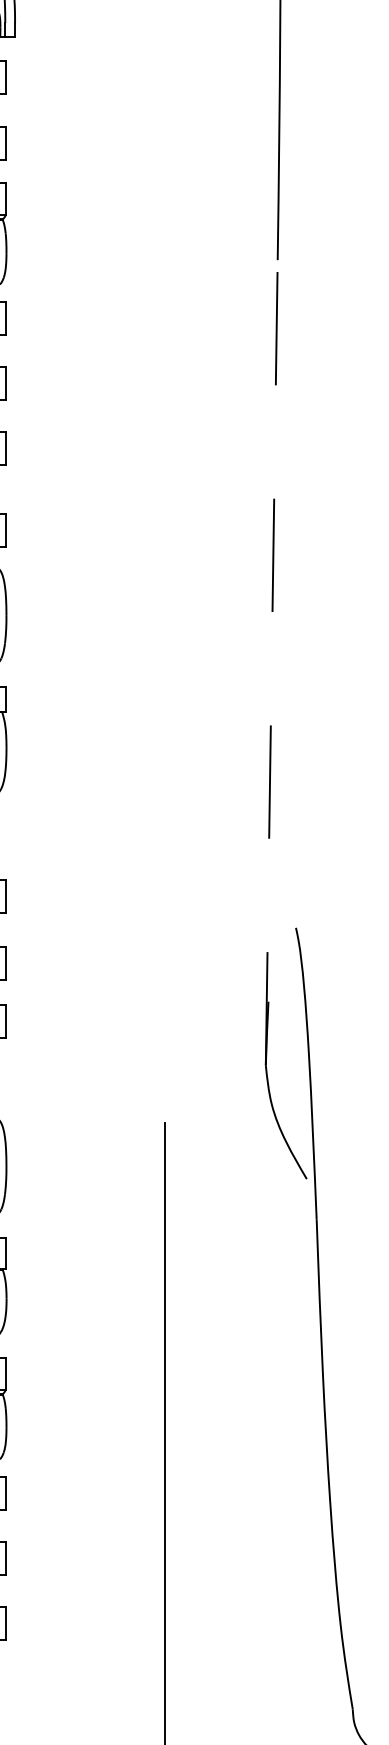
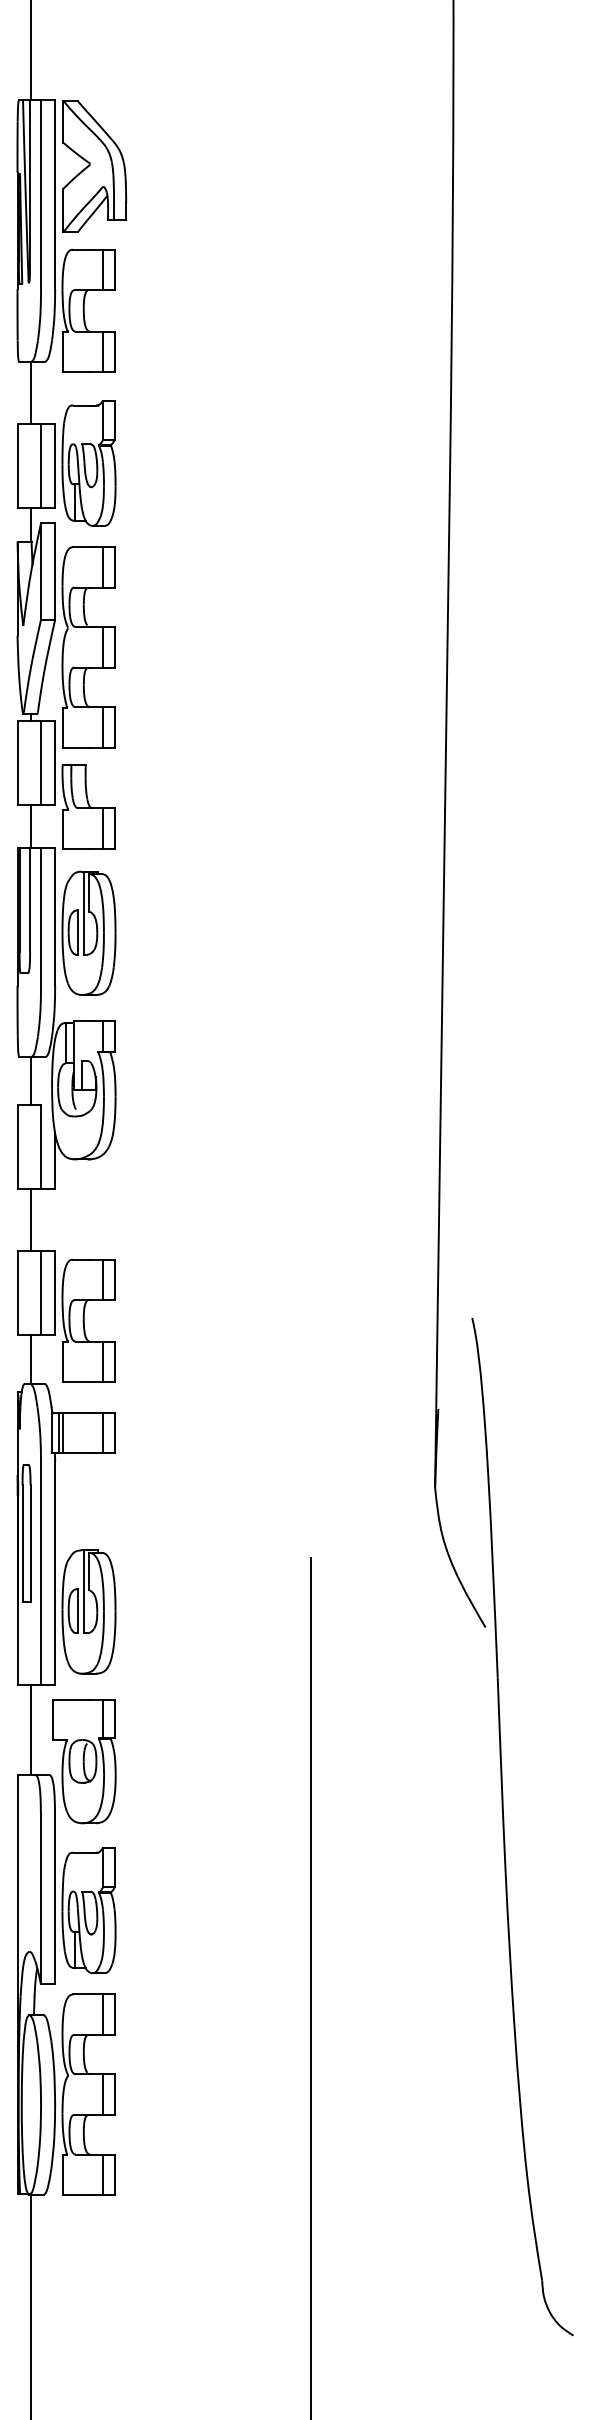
line: (271, 662) -> (442, 990), dashed -> solid

